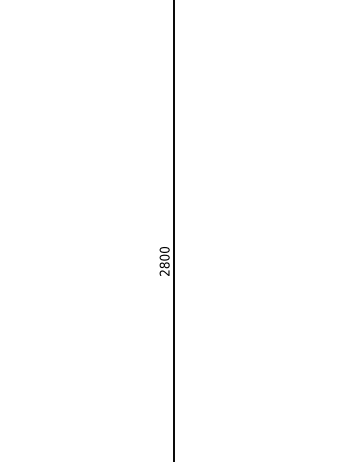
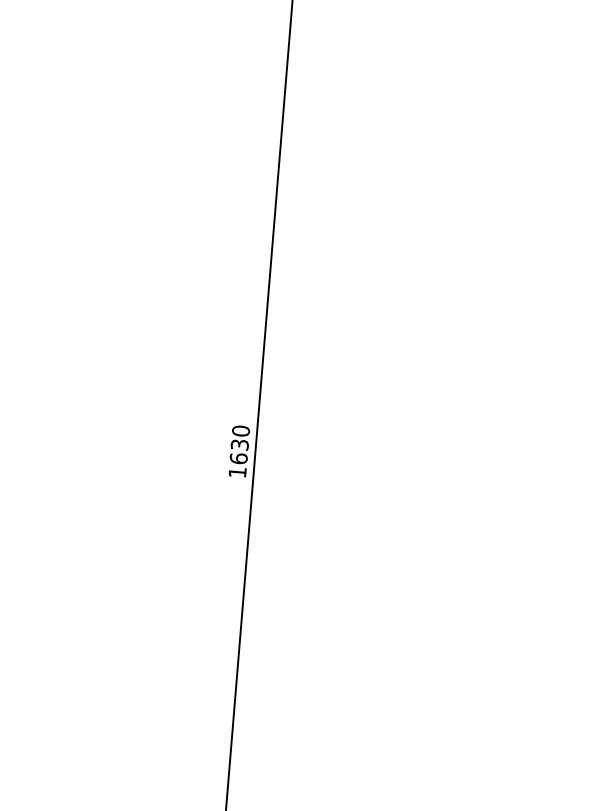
text: (164, 264) -> (238, 457), 2800 -> 1630

